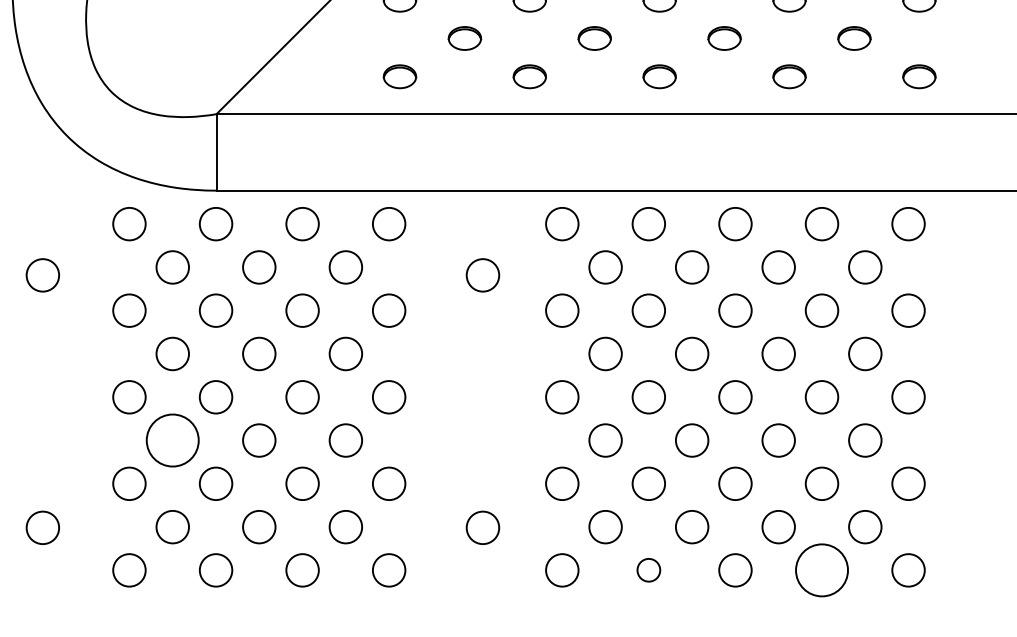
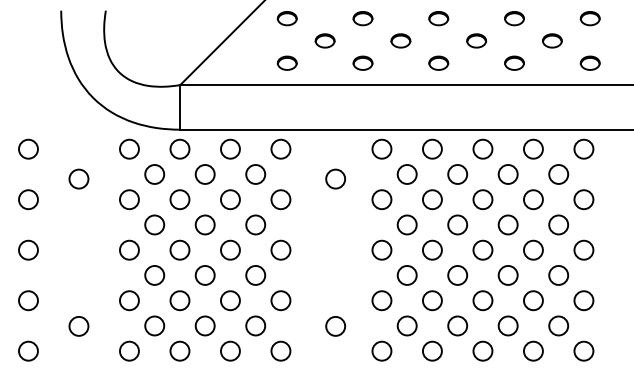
circle: (172, 438) -> (154, 274), size x0.62
circle: (648, 569) -> (432, 350), size x1.43
circle: (820, 569) -> (532, 350), size x0.62

